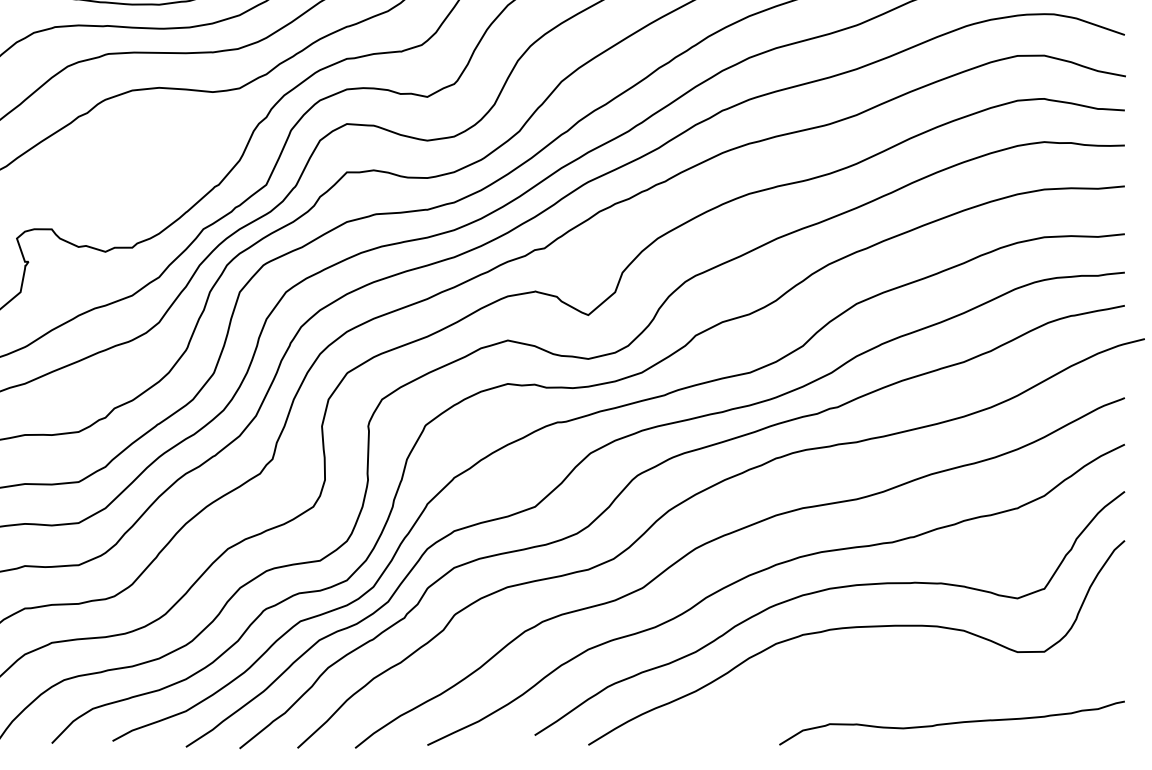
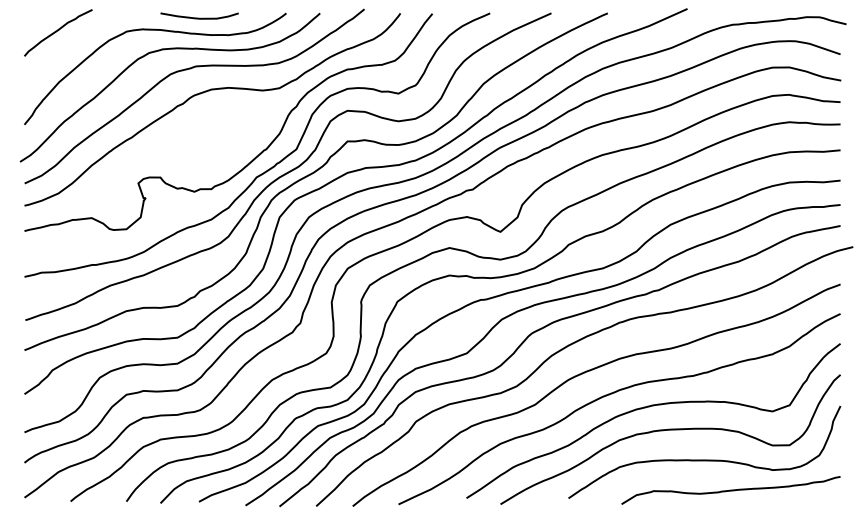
curve: (910, 674) -> (704, 459), added

